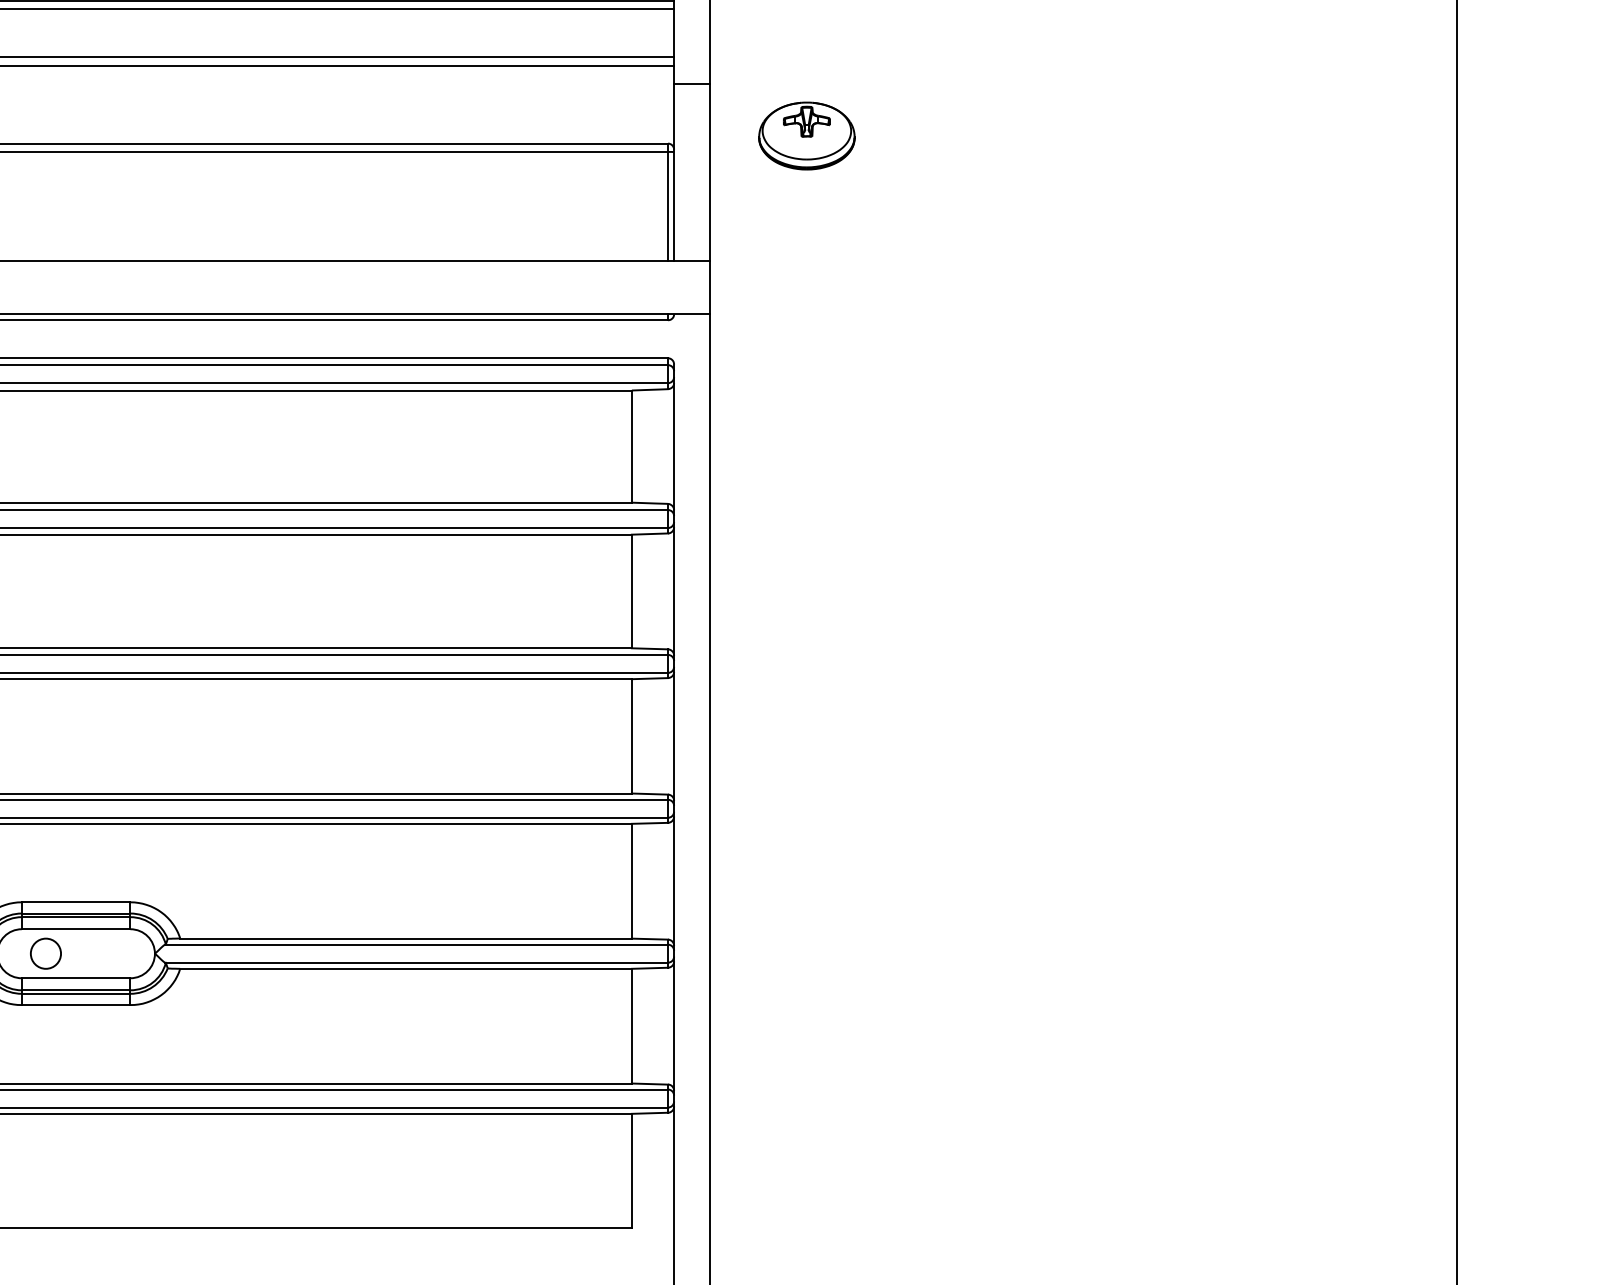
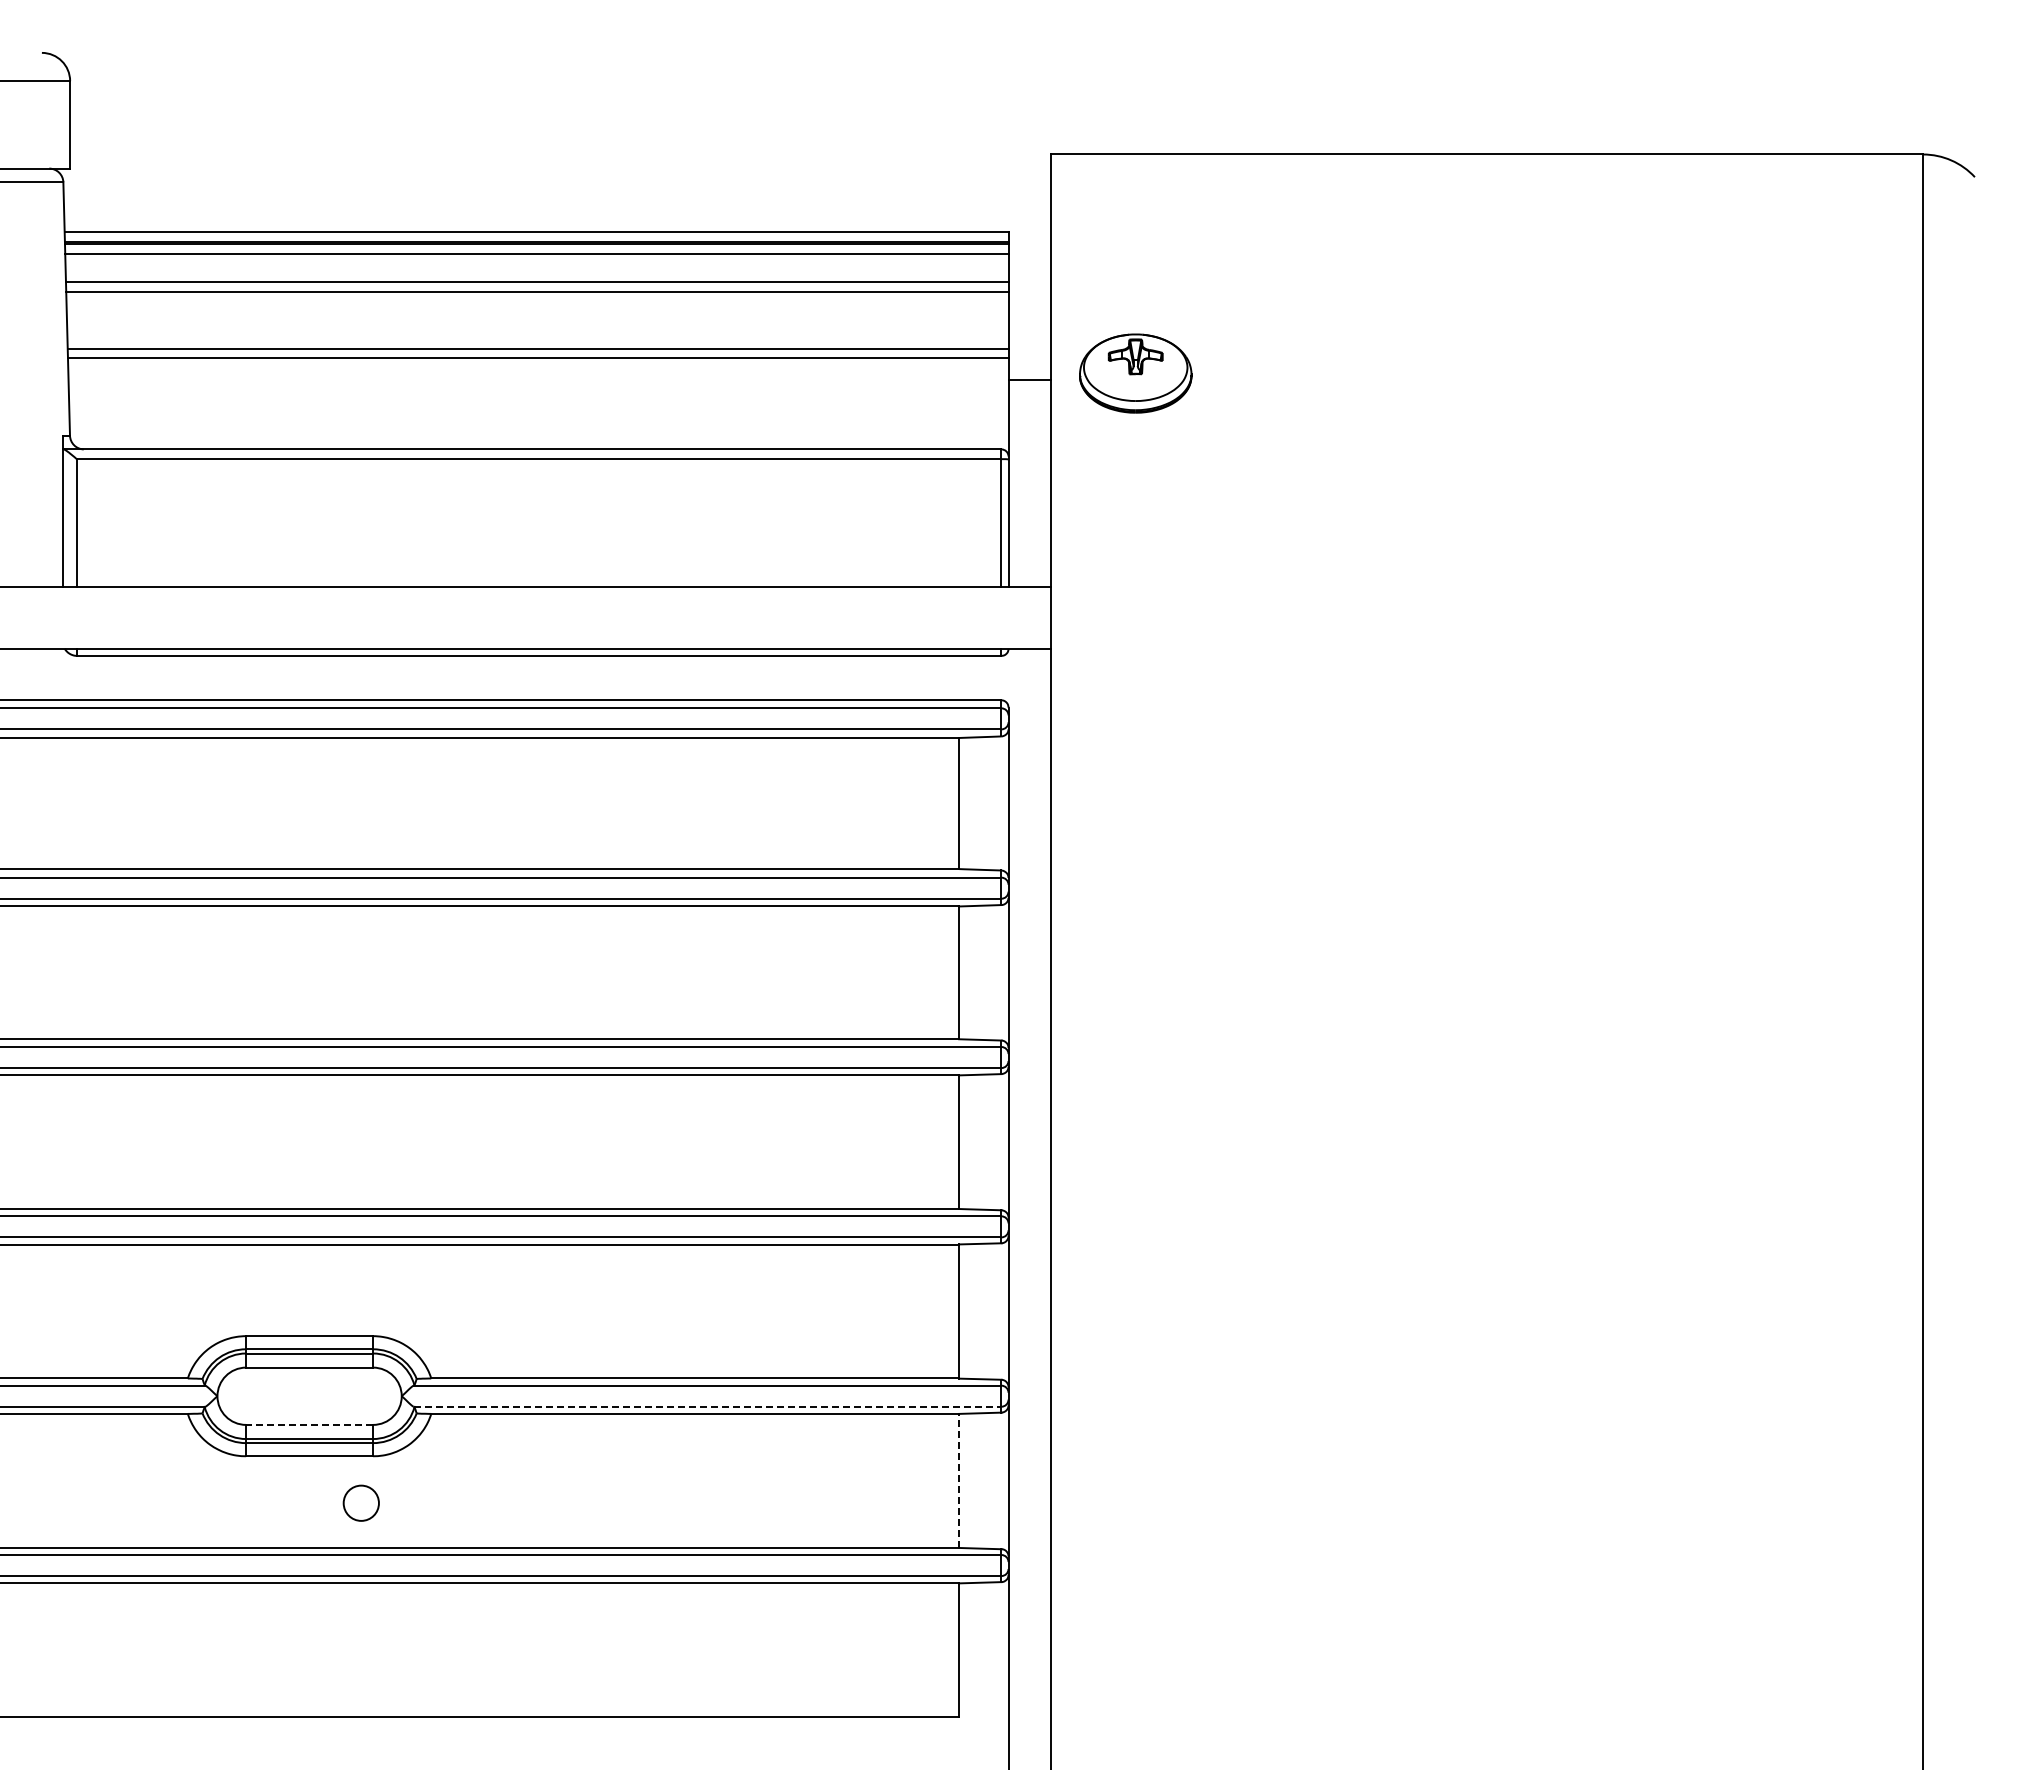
part: (806, 135) -> (1135, 373), moved
circle: (45, 953) -> (360, 1502), moved
line: (416, 962) -> (707, 1406), solid -> dashed
line: (76, 977) -> (309, 1424), solid -> dashed
line: (632, 1025) -> (959, 1480), solid -> dashed

